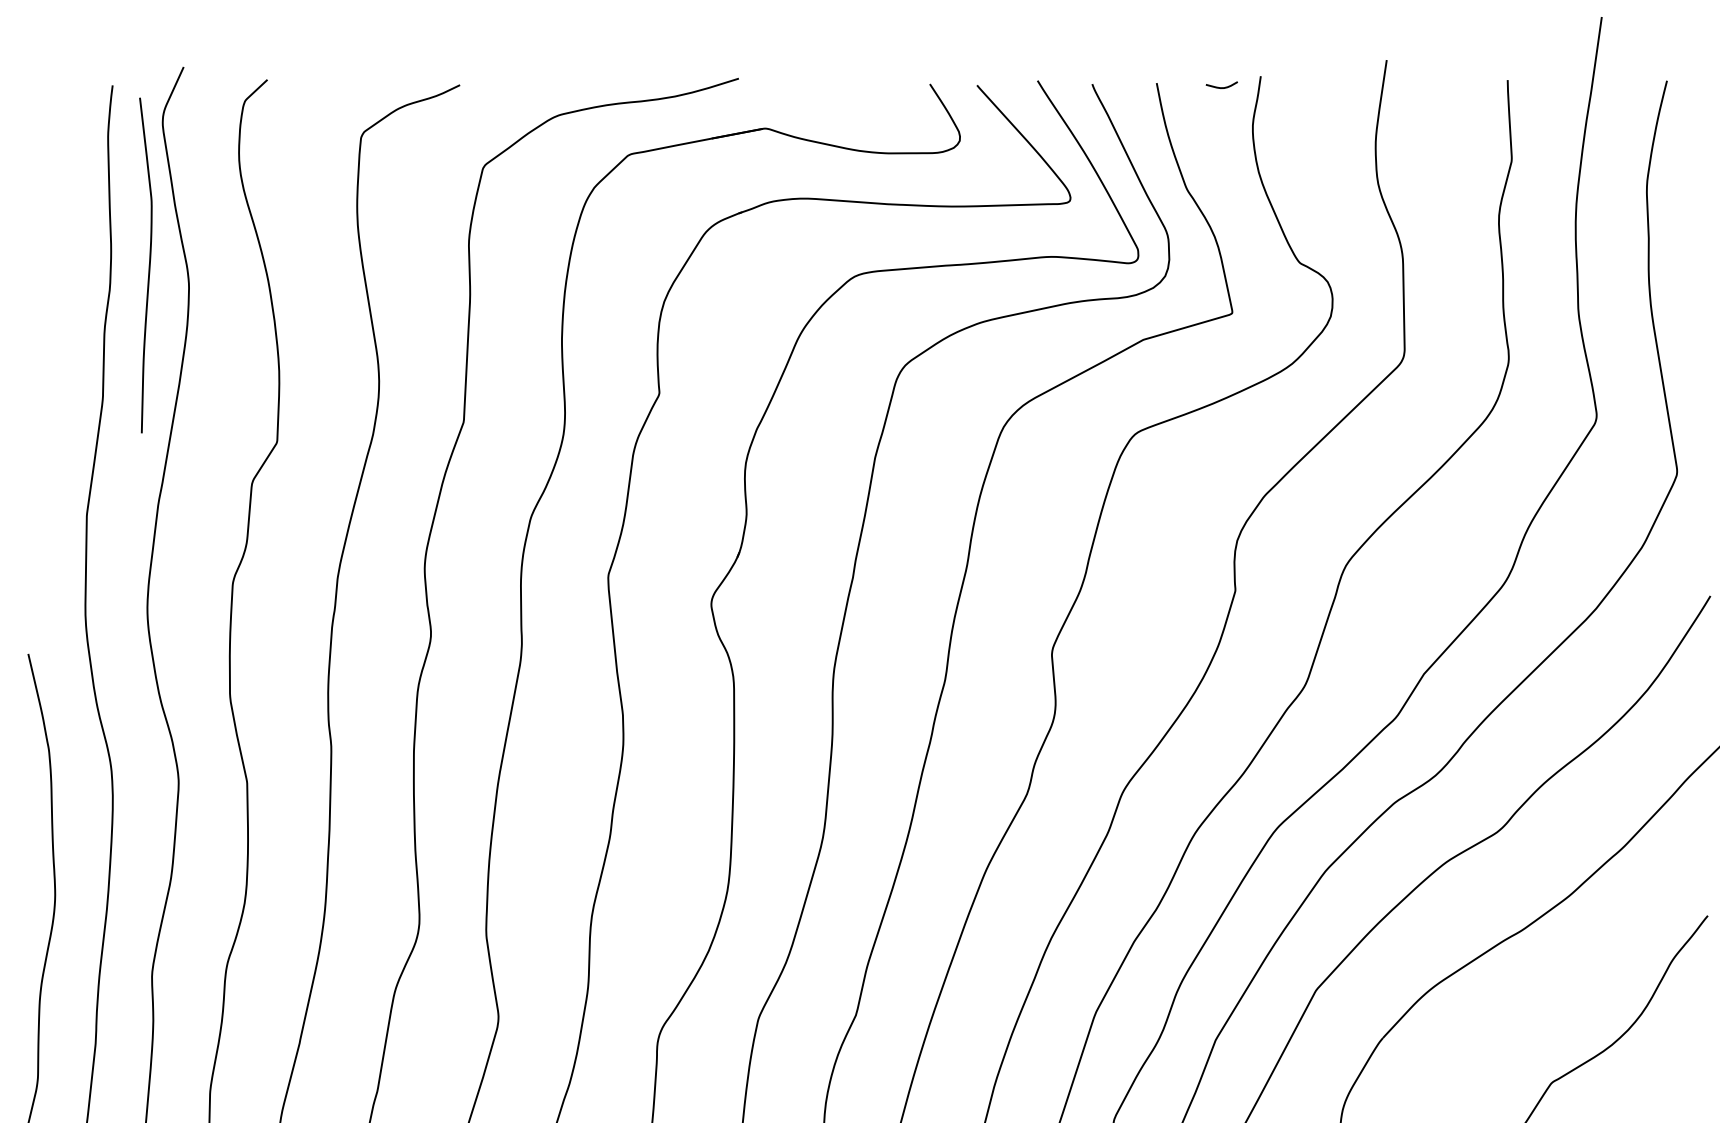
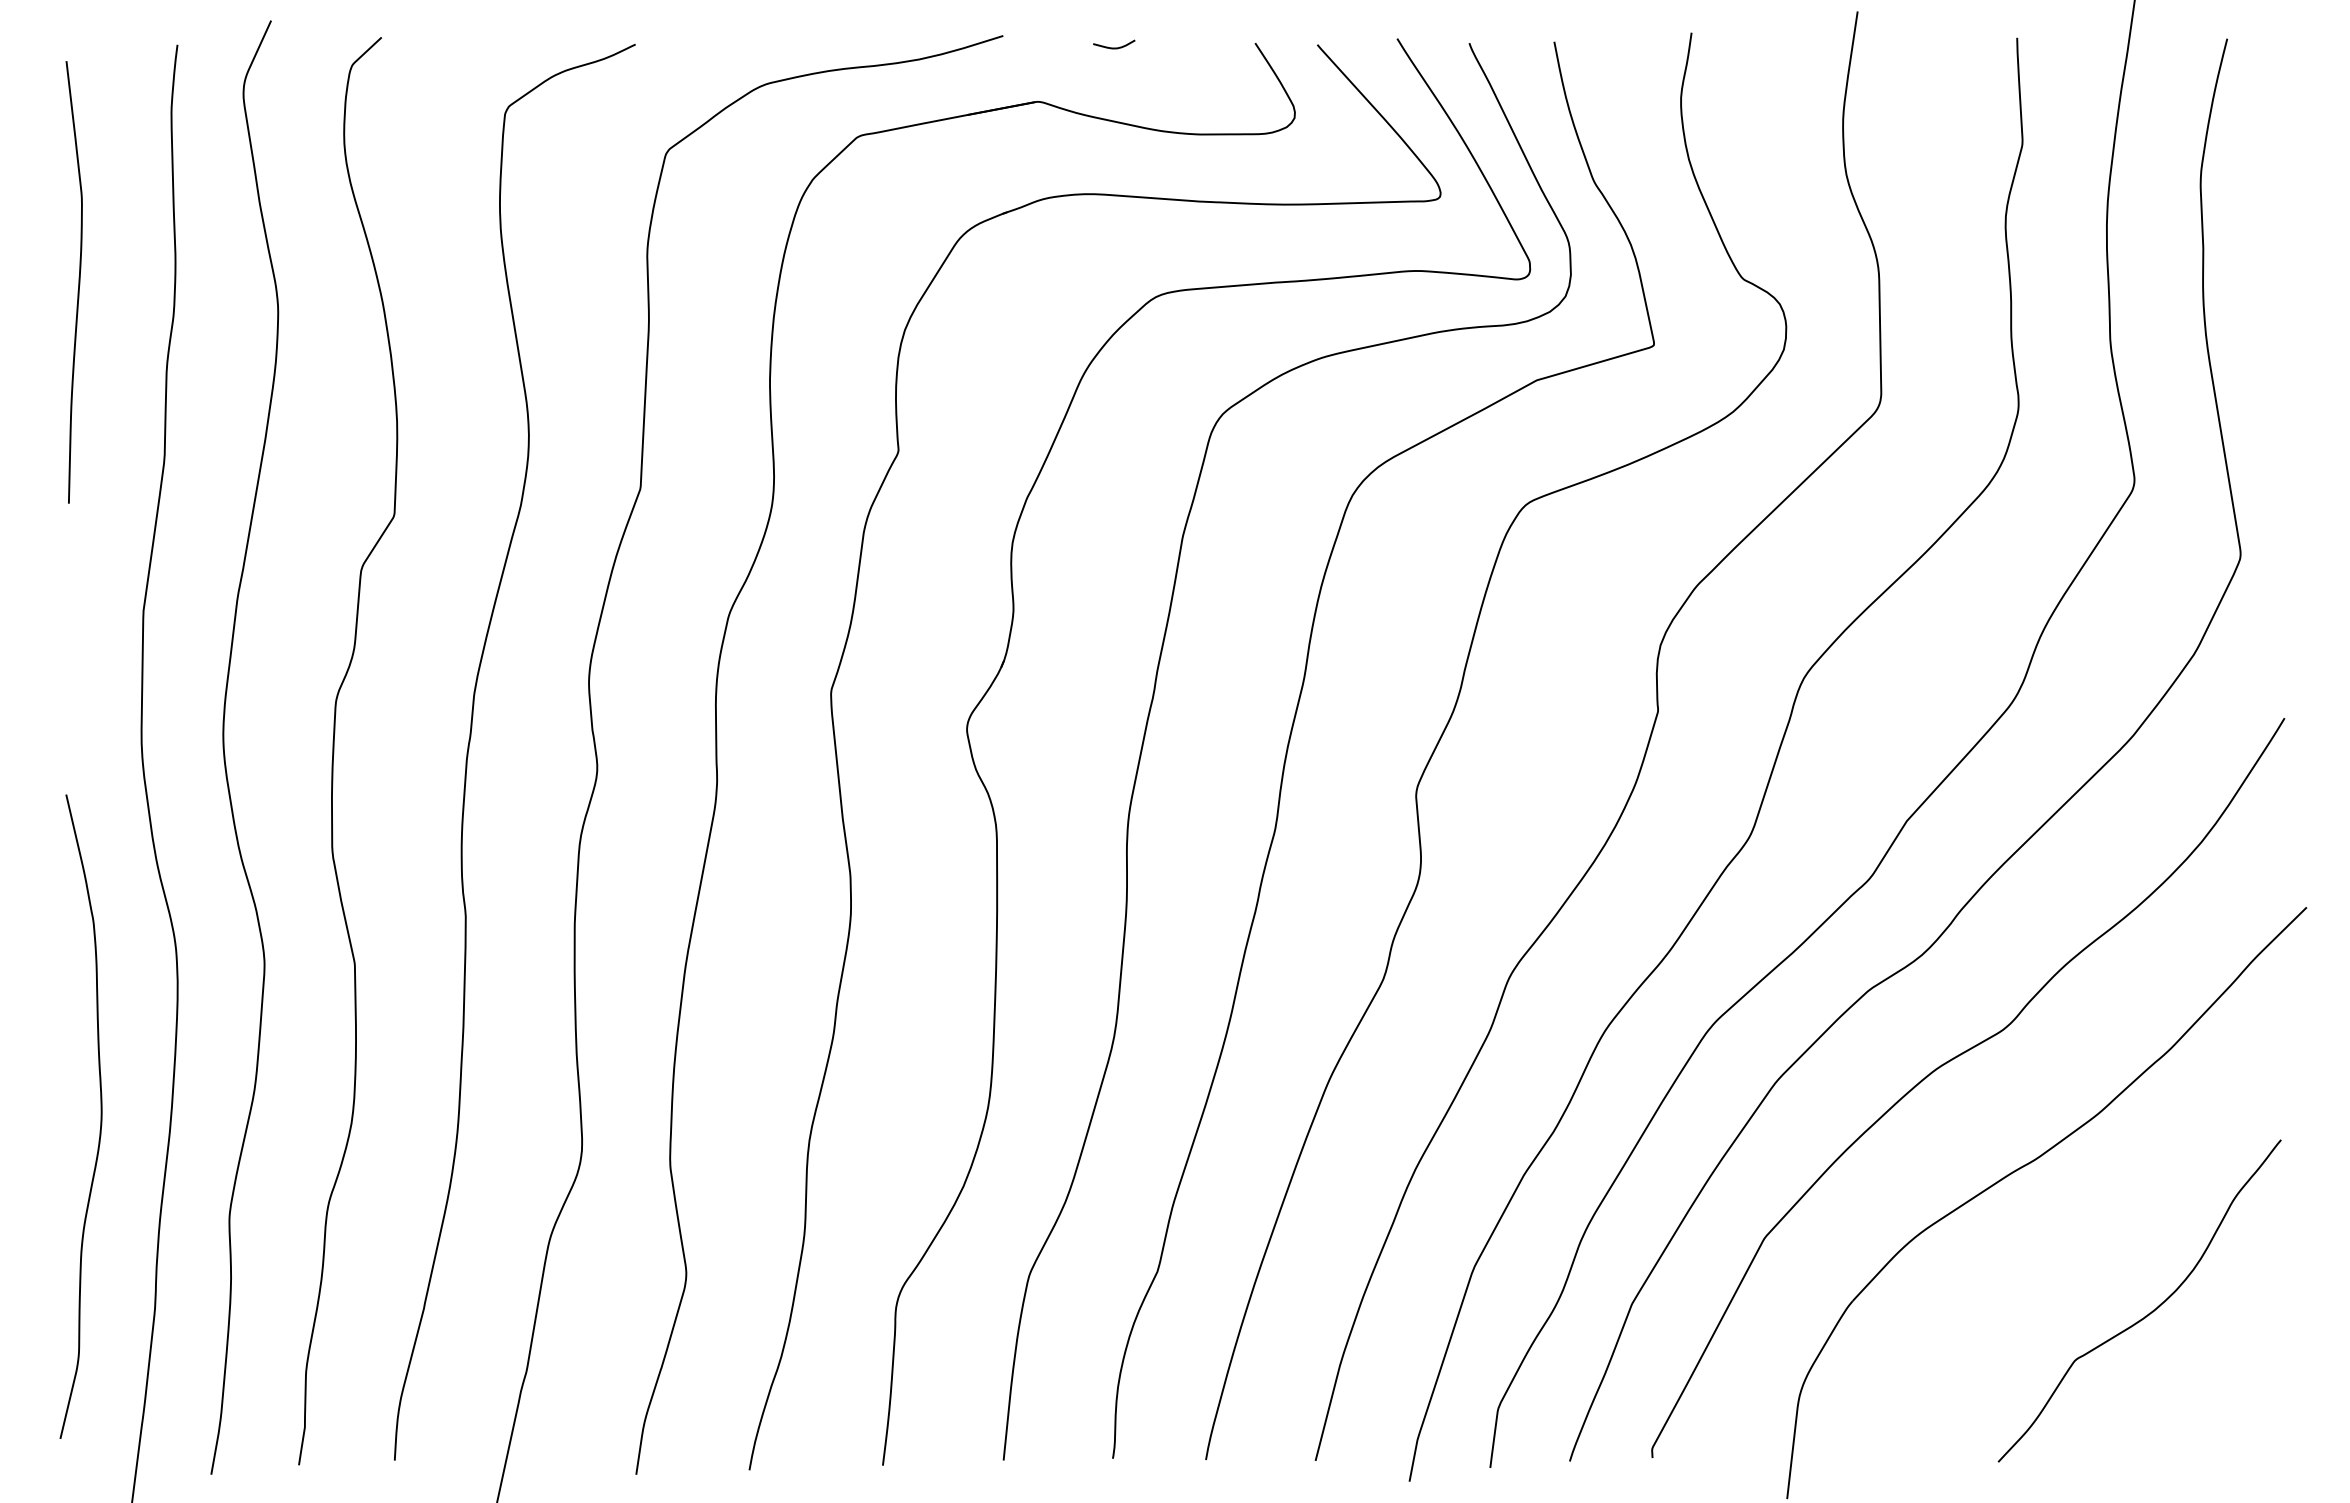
curve: (1222, 87) -> (1114, 47), moved
curve: (149, 265) -> (78, 282), moved

